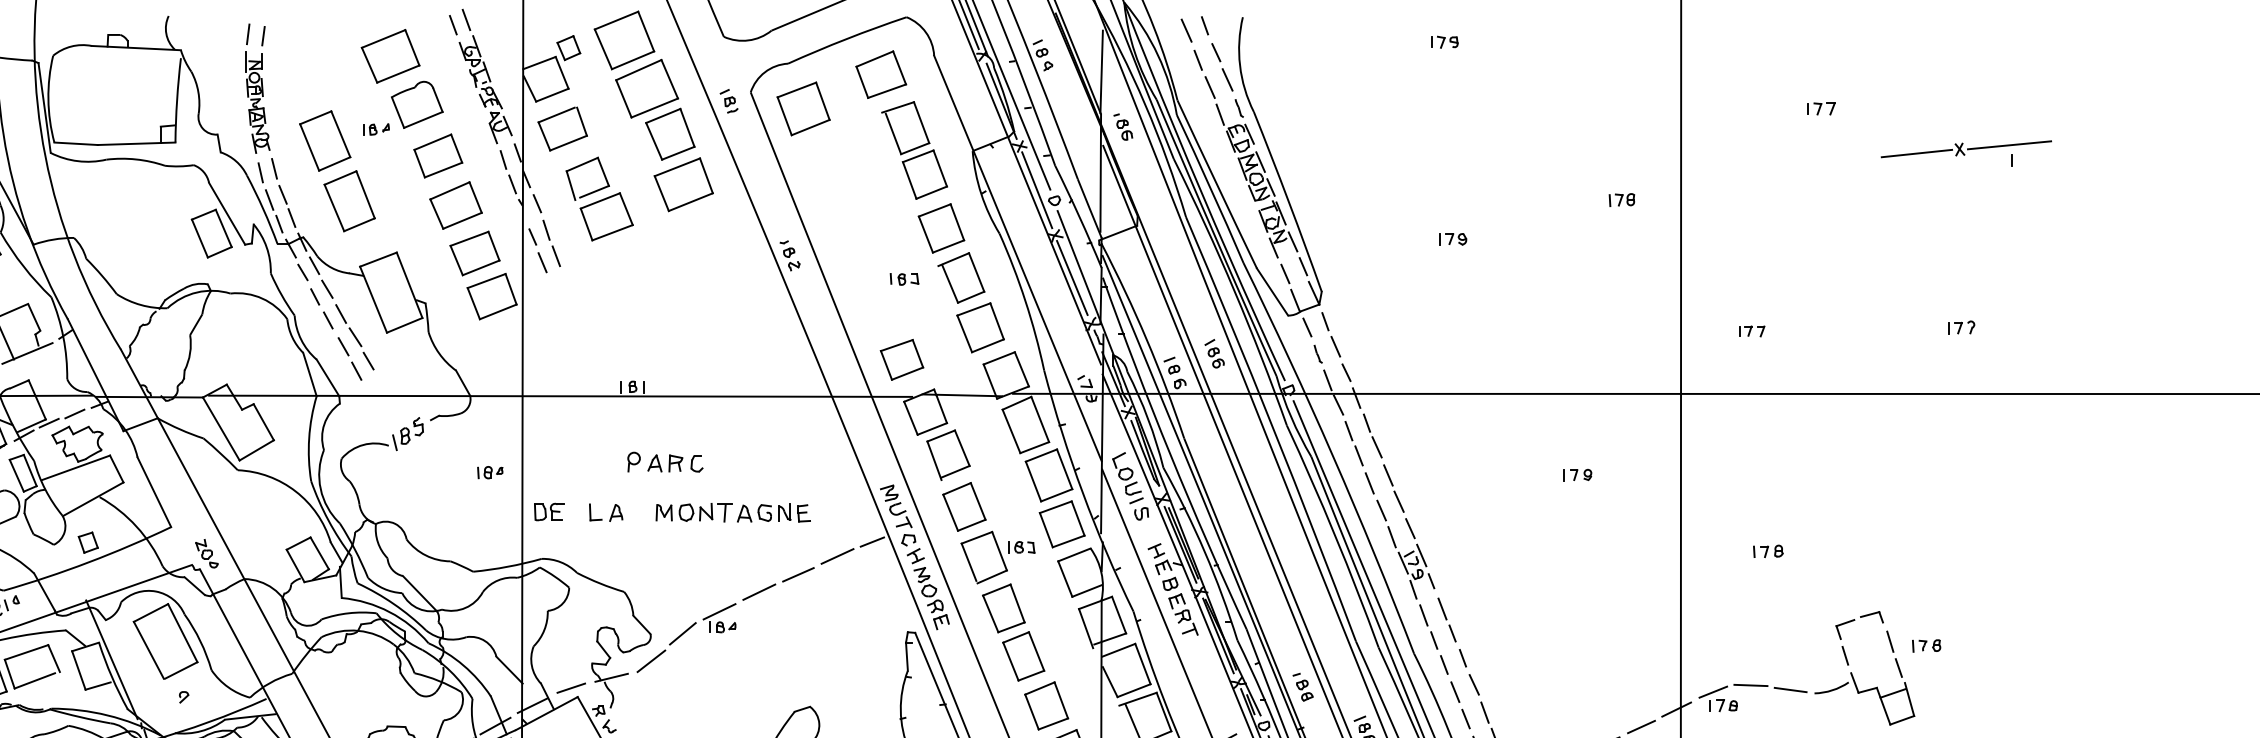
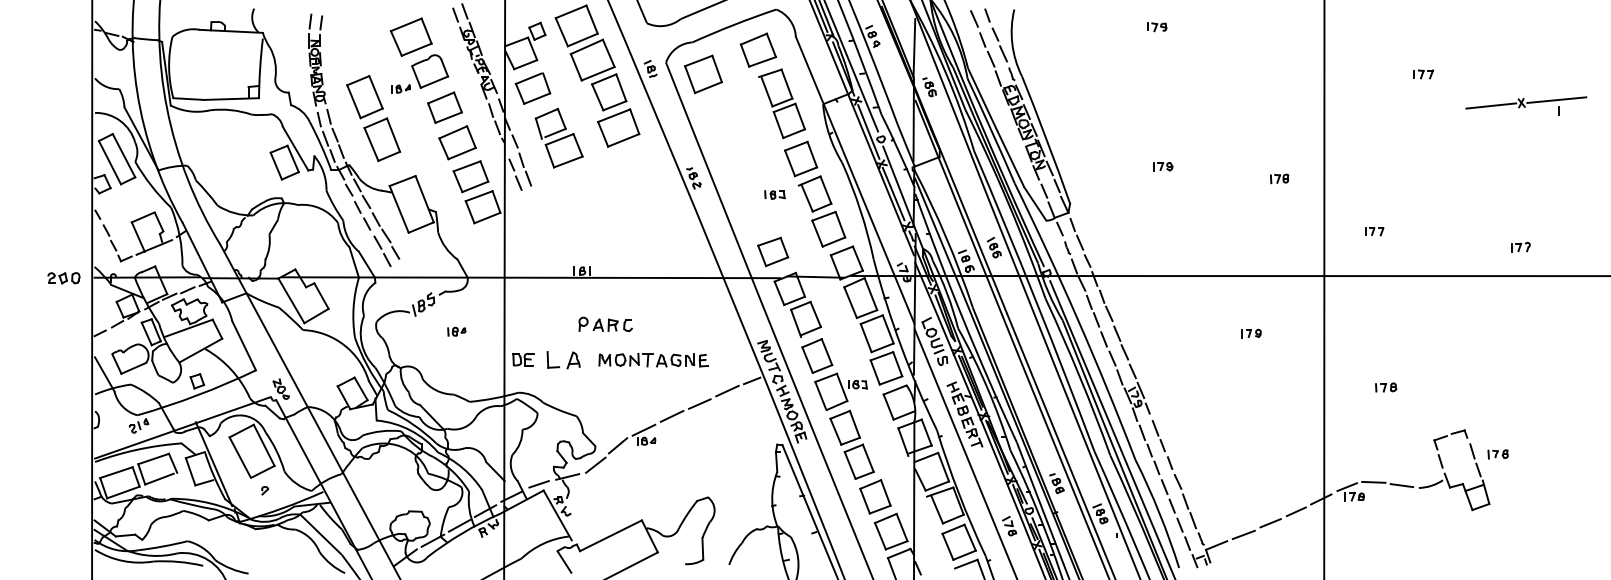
part: (1621, 199) -> (1279, 178), moved
part: (1961, 326) -> (1520, 246), moved
part: (489, 472) -> (456, 331), moved
part: (605, 511) -> (563, 359), size x1.4

